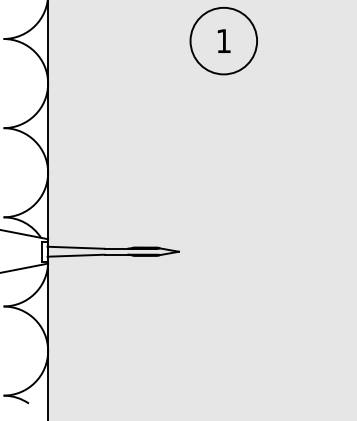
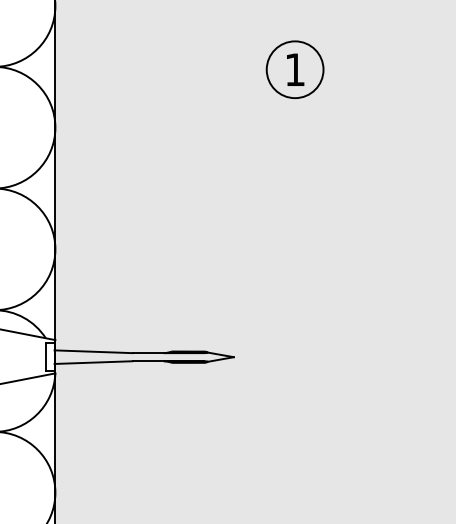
circle: (223, 40) -> (294, 68), size x0.62

